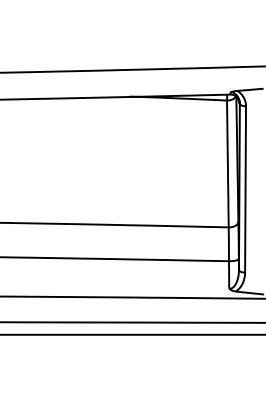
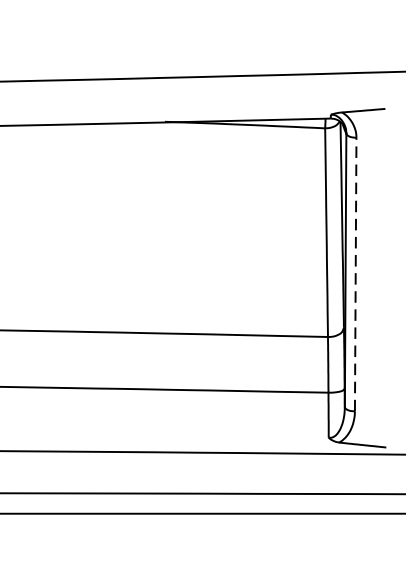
line: (245, 188) -> (355, 273), solid -> dashed

